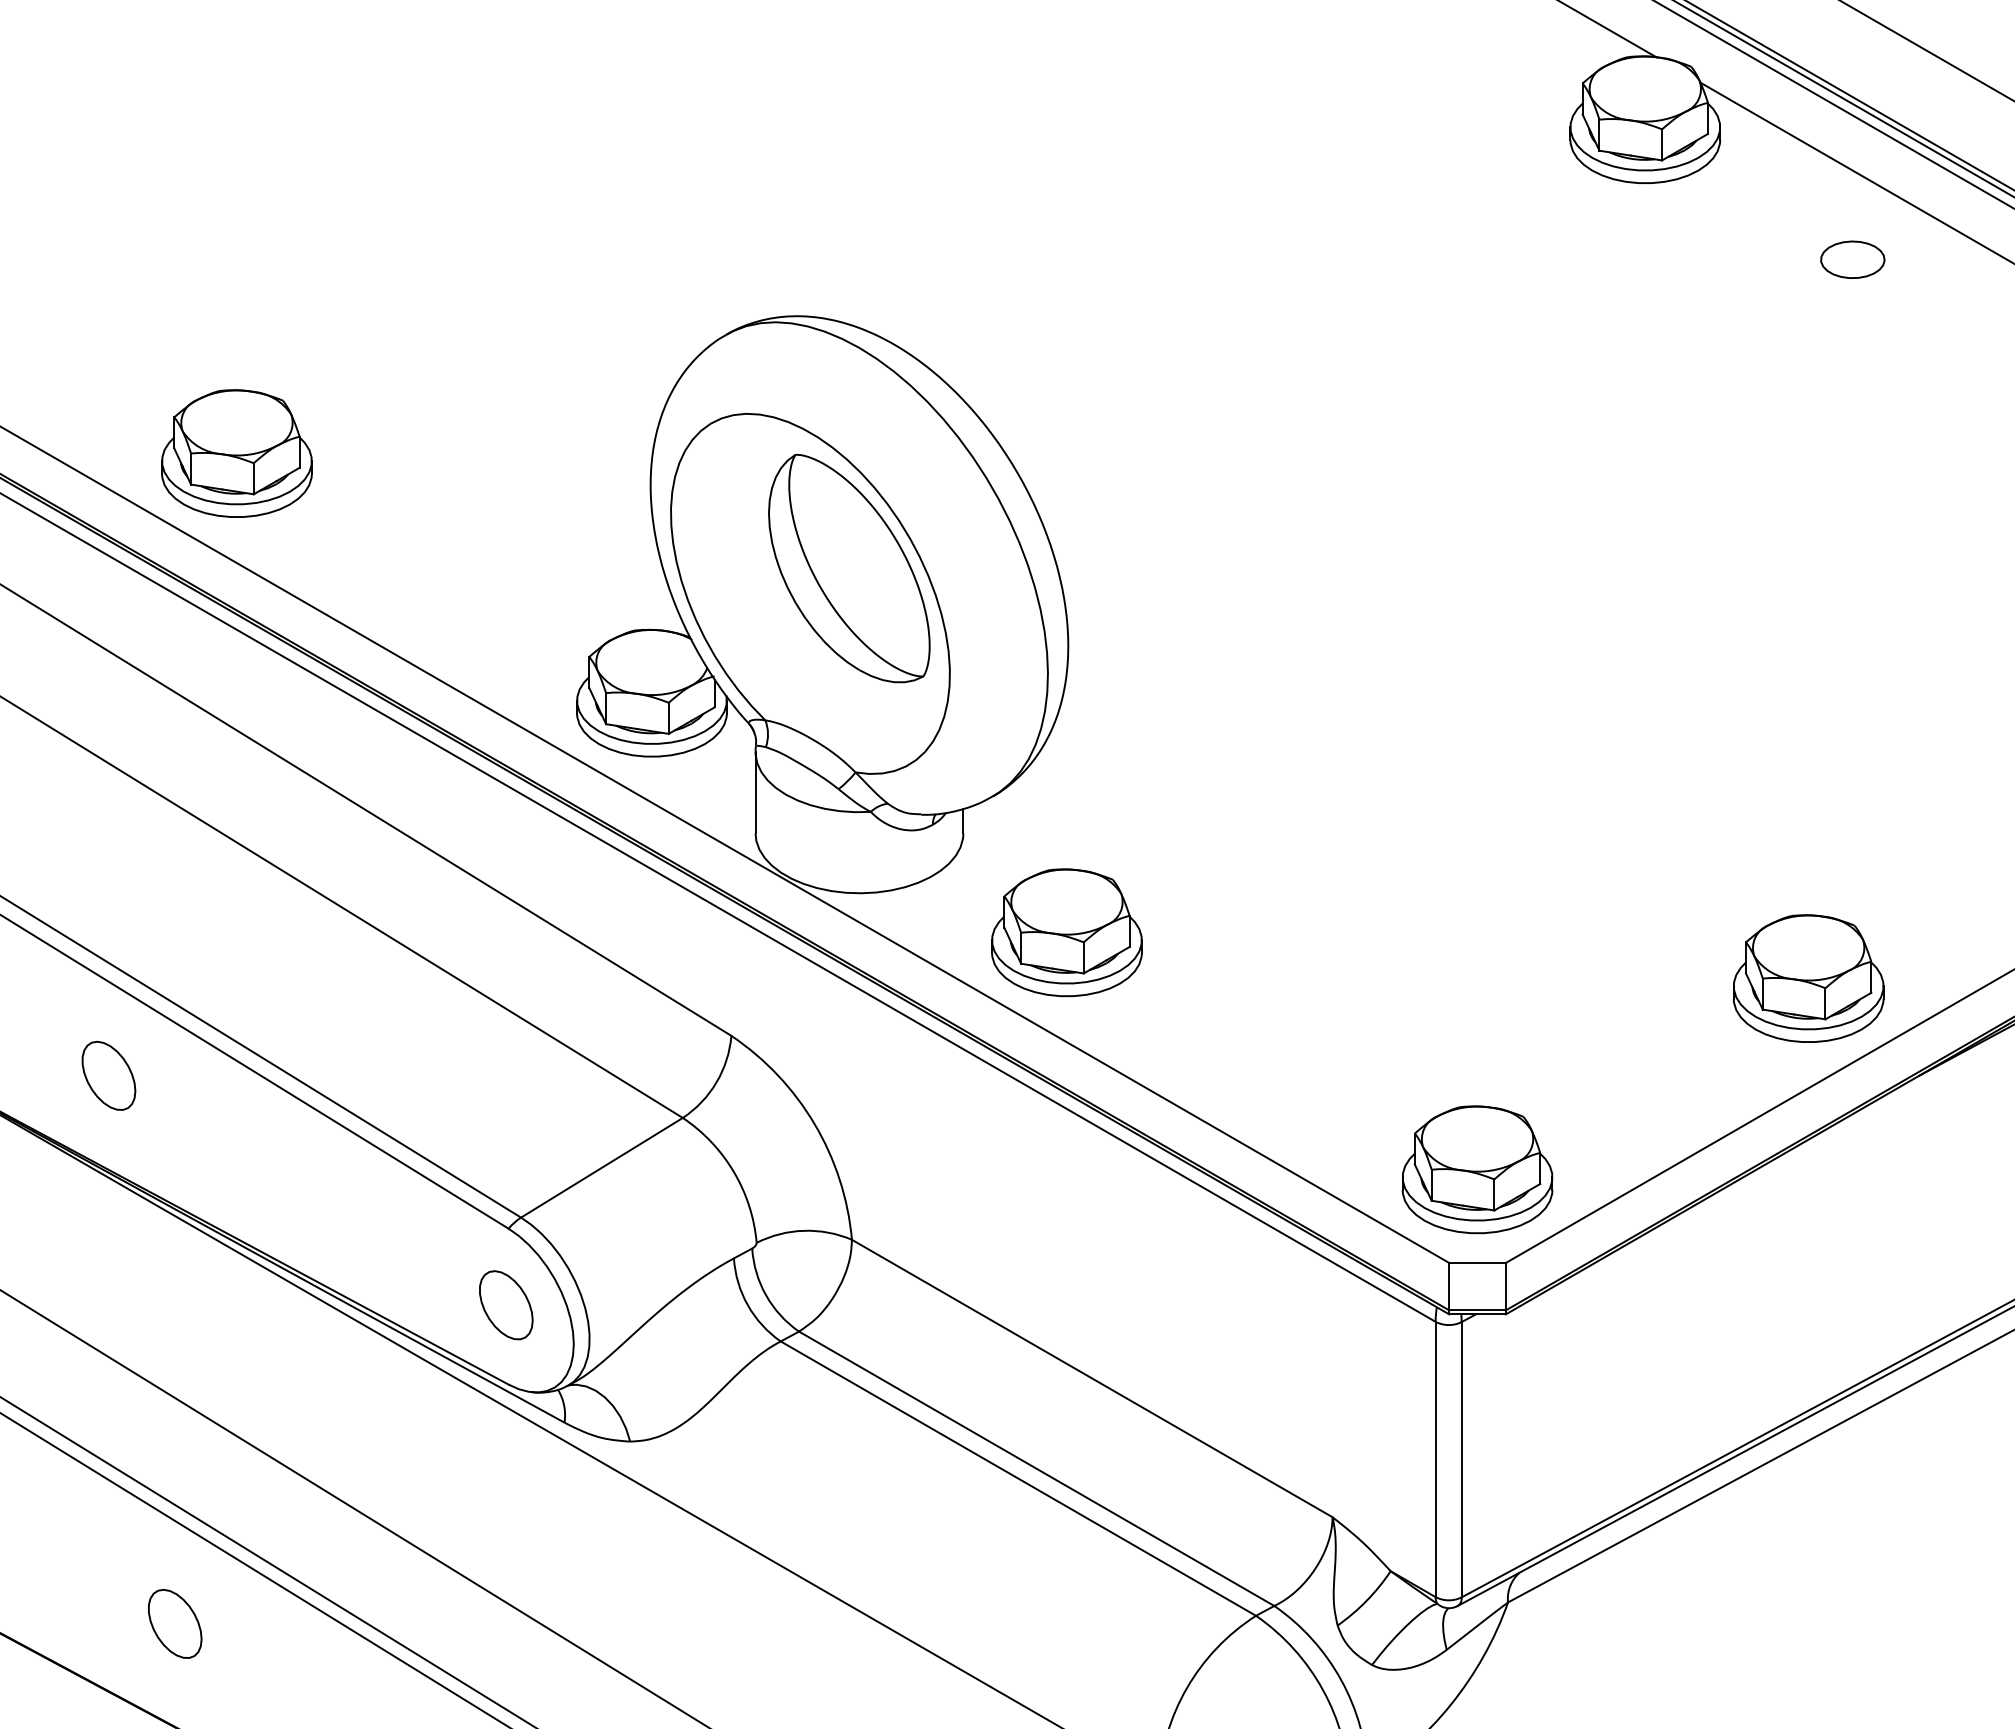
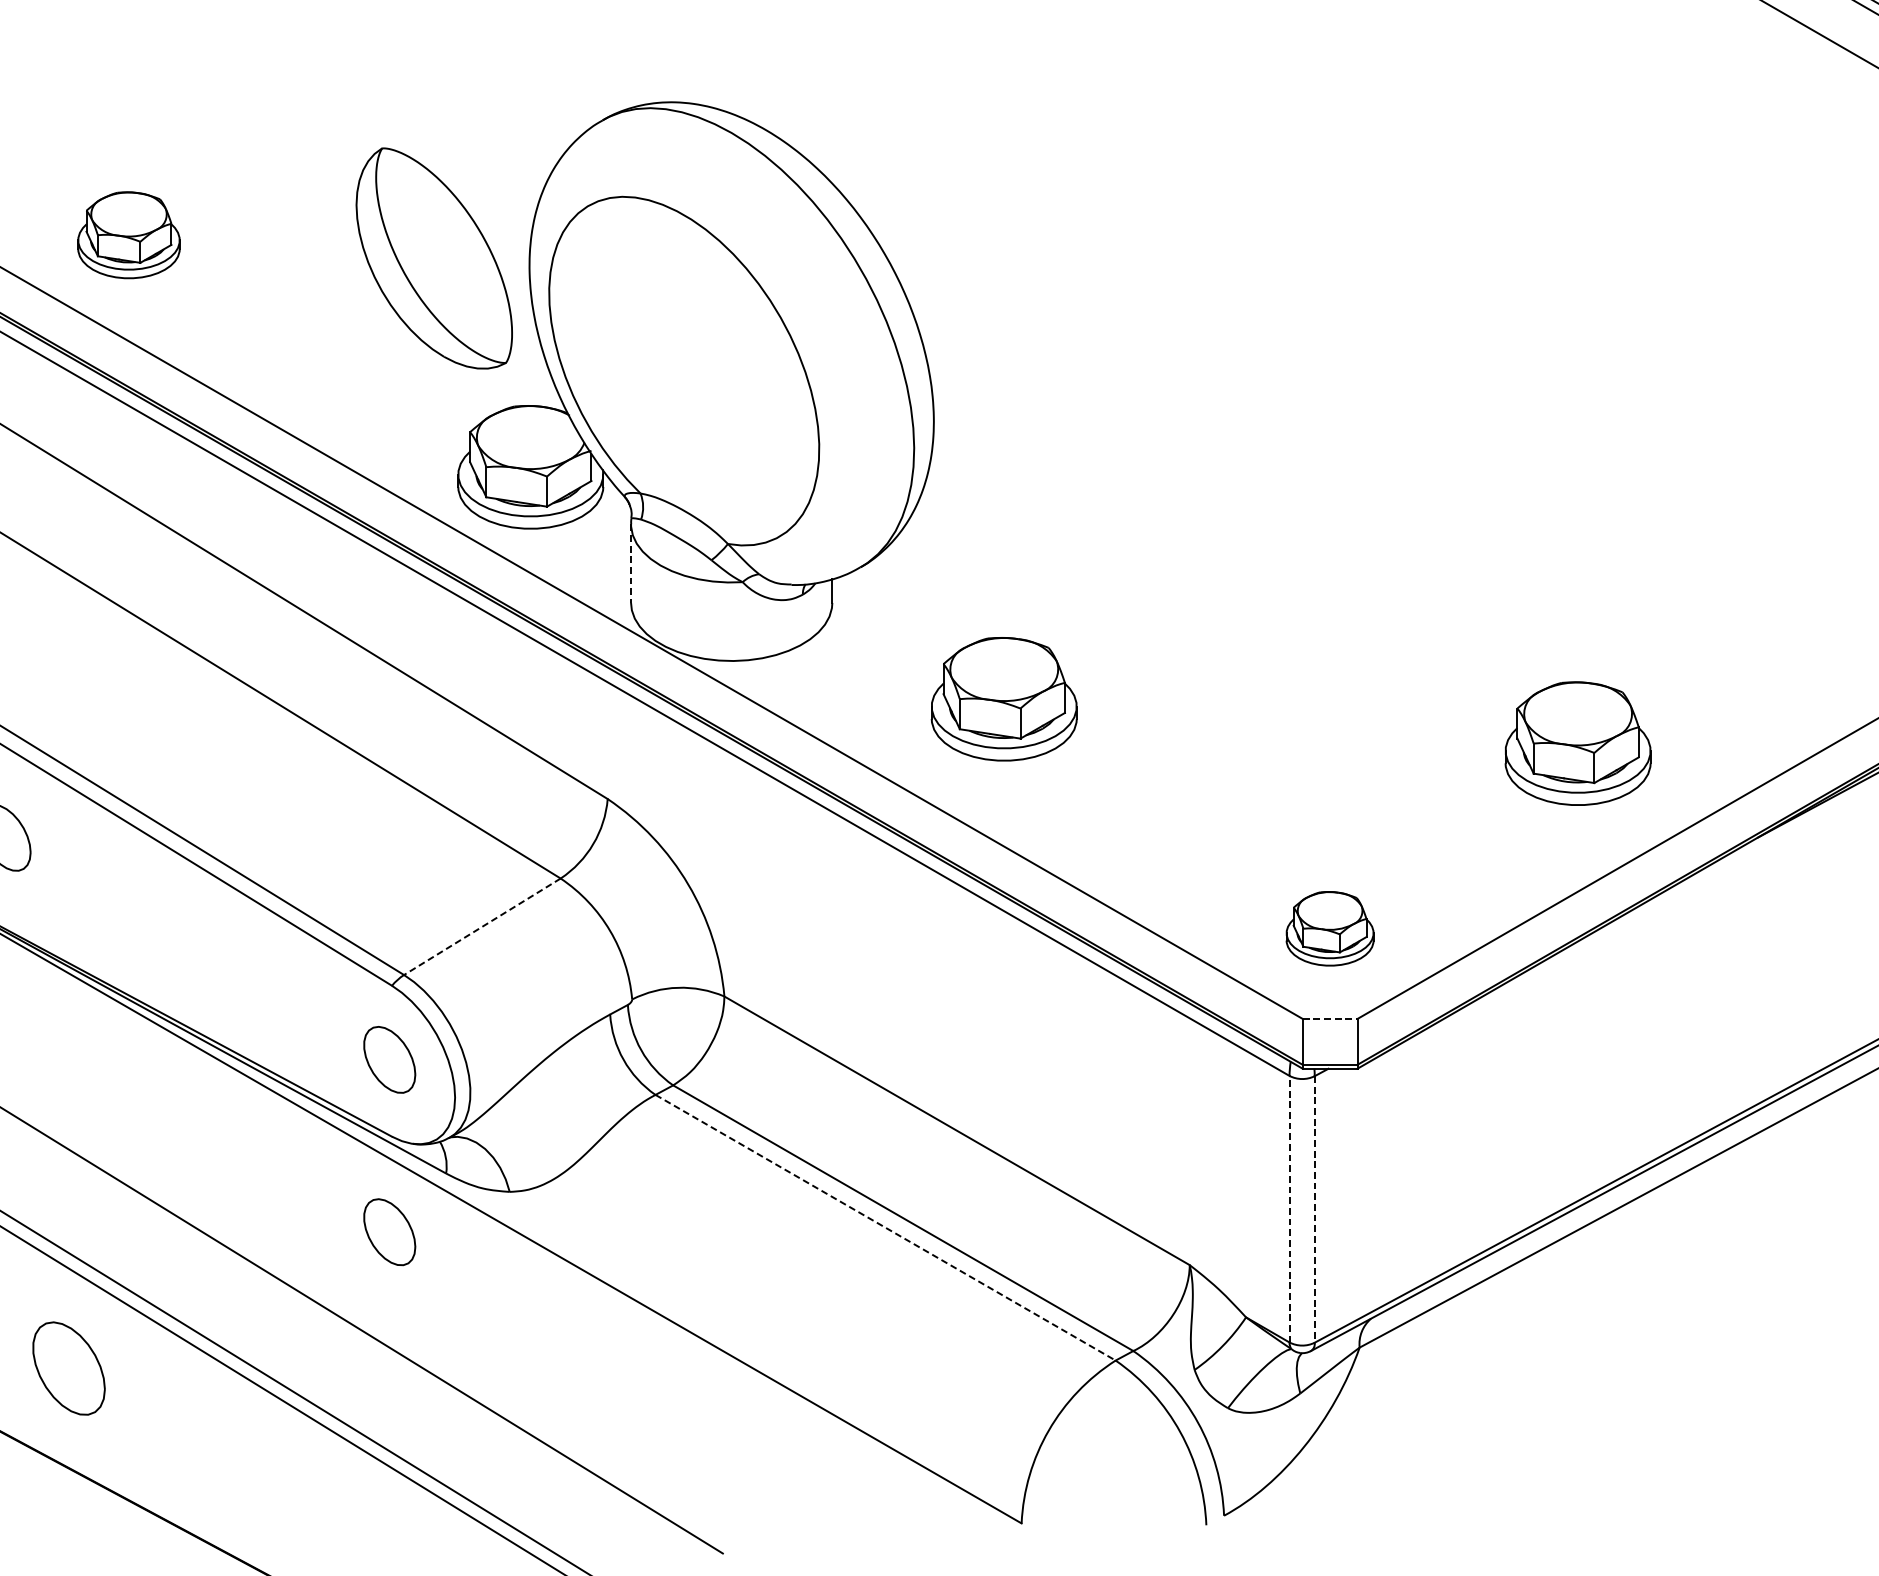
part: (1852, 259) -> (1693, 47), removed
part: (236, 453) -> (128, 235), size x0.7
part: (849, 568) -> (434, 258), moved
line: (755, 792) -> (631, 563), solid -> dashed
part: (1066, 932) -> (1003, 698), moved
part: (1808, 978) -> (1577, 743), moved
line: (601, 1167) -> (481, 926), solid -> dashed
part: (1477, 1169) -> (1330, 928), size x0.6
line: (1478, 1263) -> (1331, 1019), solid -> dashed
line: (1435, 1459) -> (1289, 1209), solid -> dashed
line: (1461, 1459) -> (1314, 1209), solid -> dashed
line: (1018, 1478) -> (885, 1227), solid -> dashed
part: (506, 1483) -> (389, 1232), added
part: (175, 1623) -> (69, 1368), size x1.4

